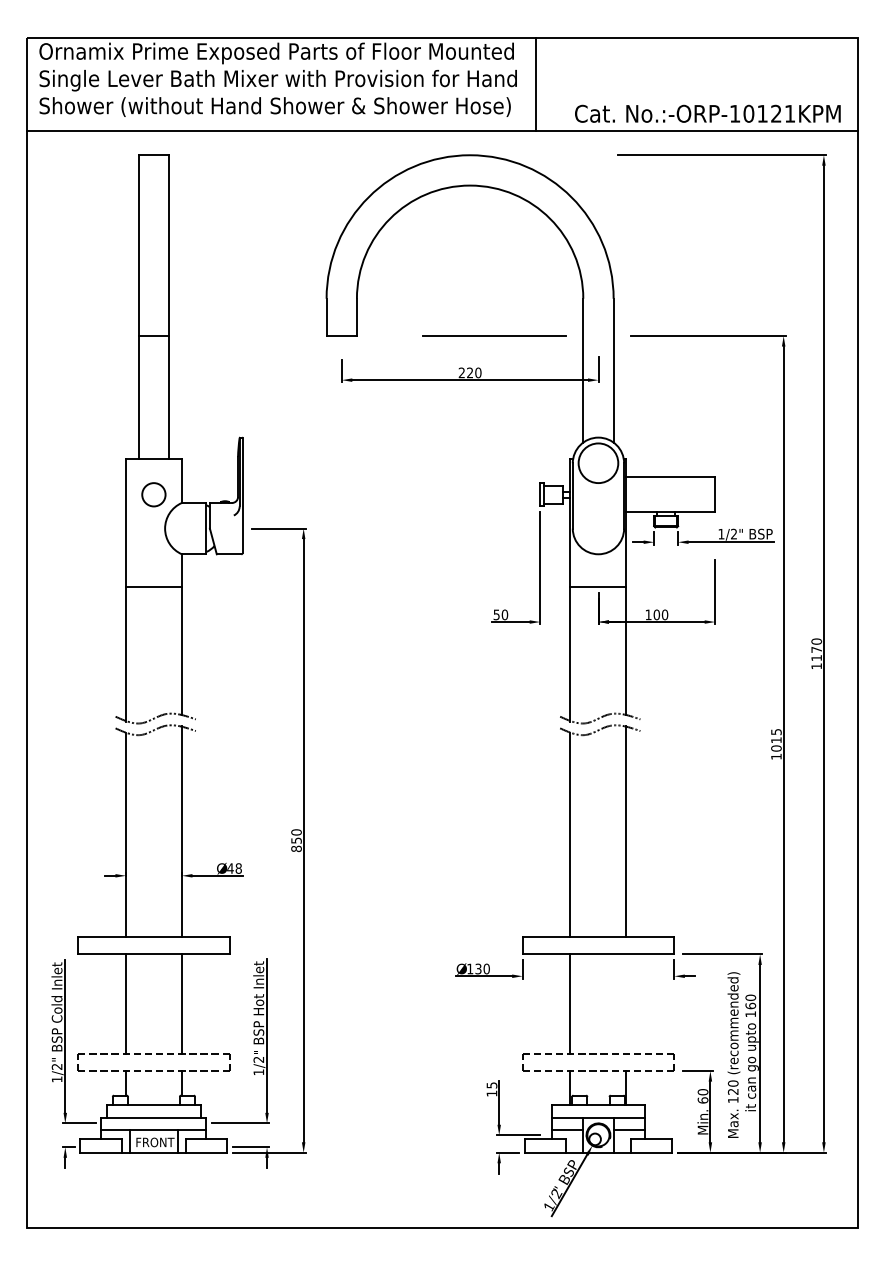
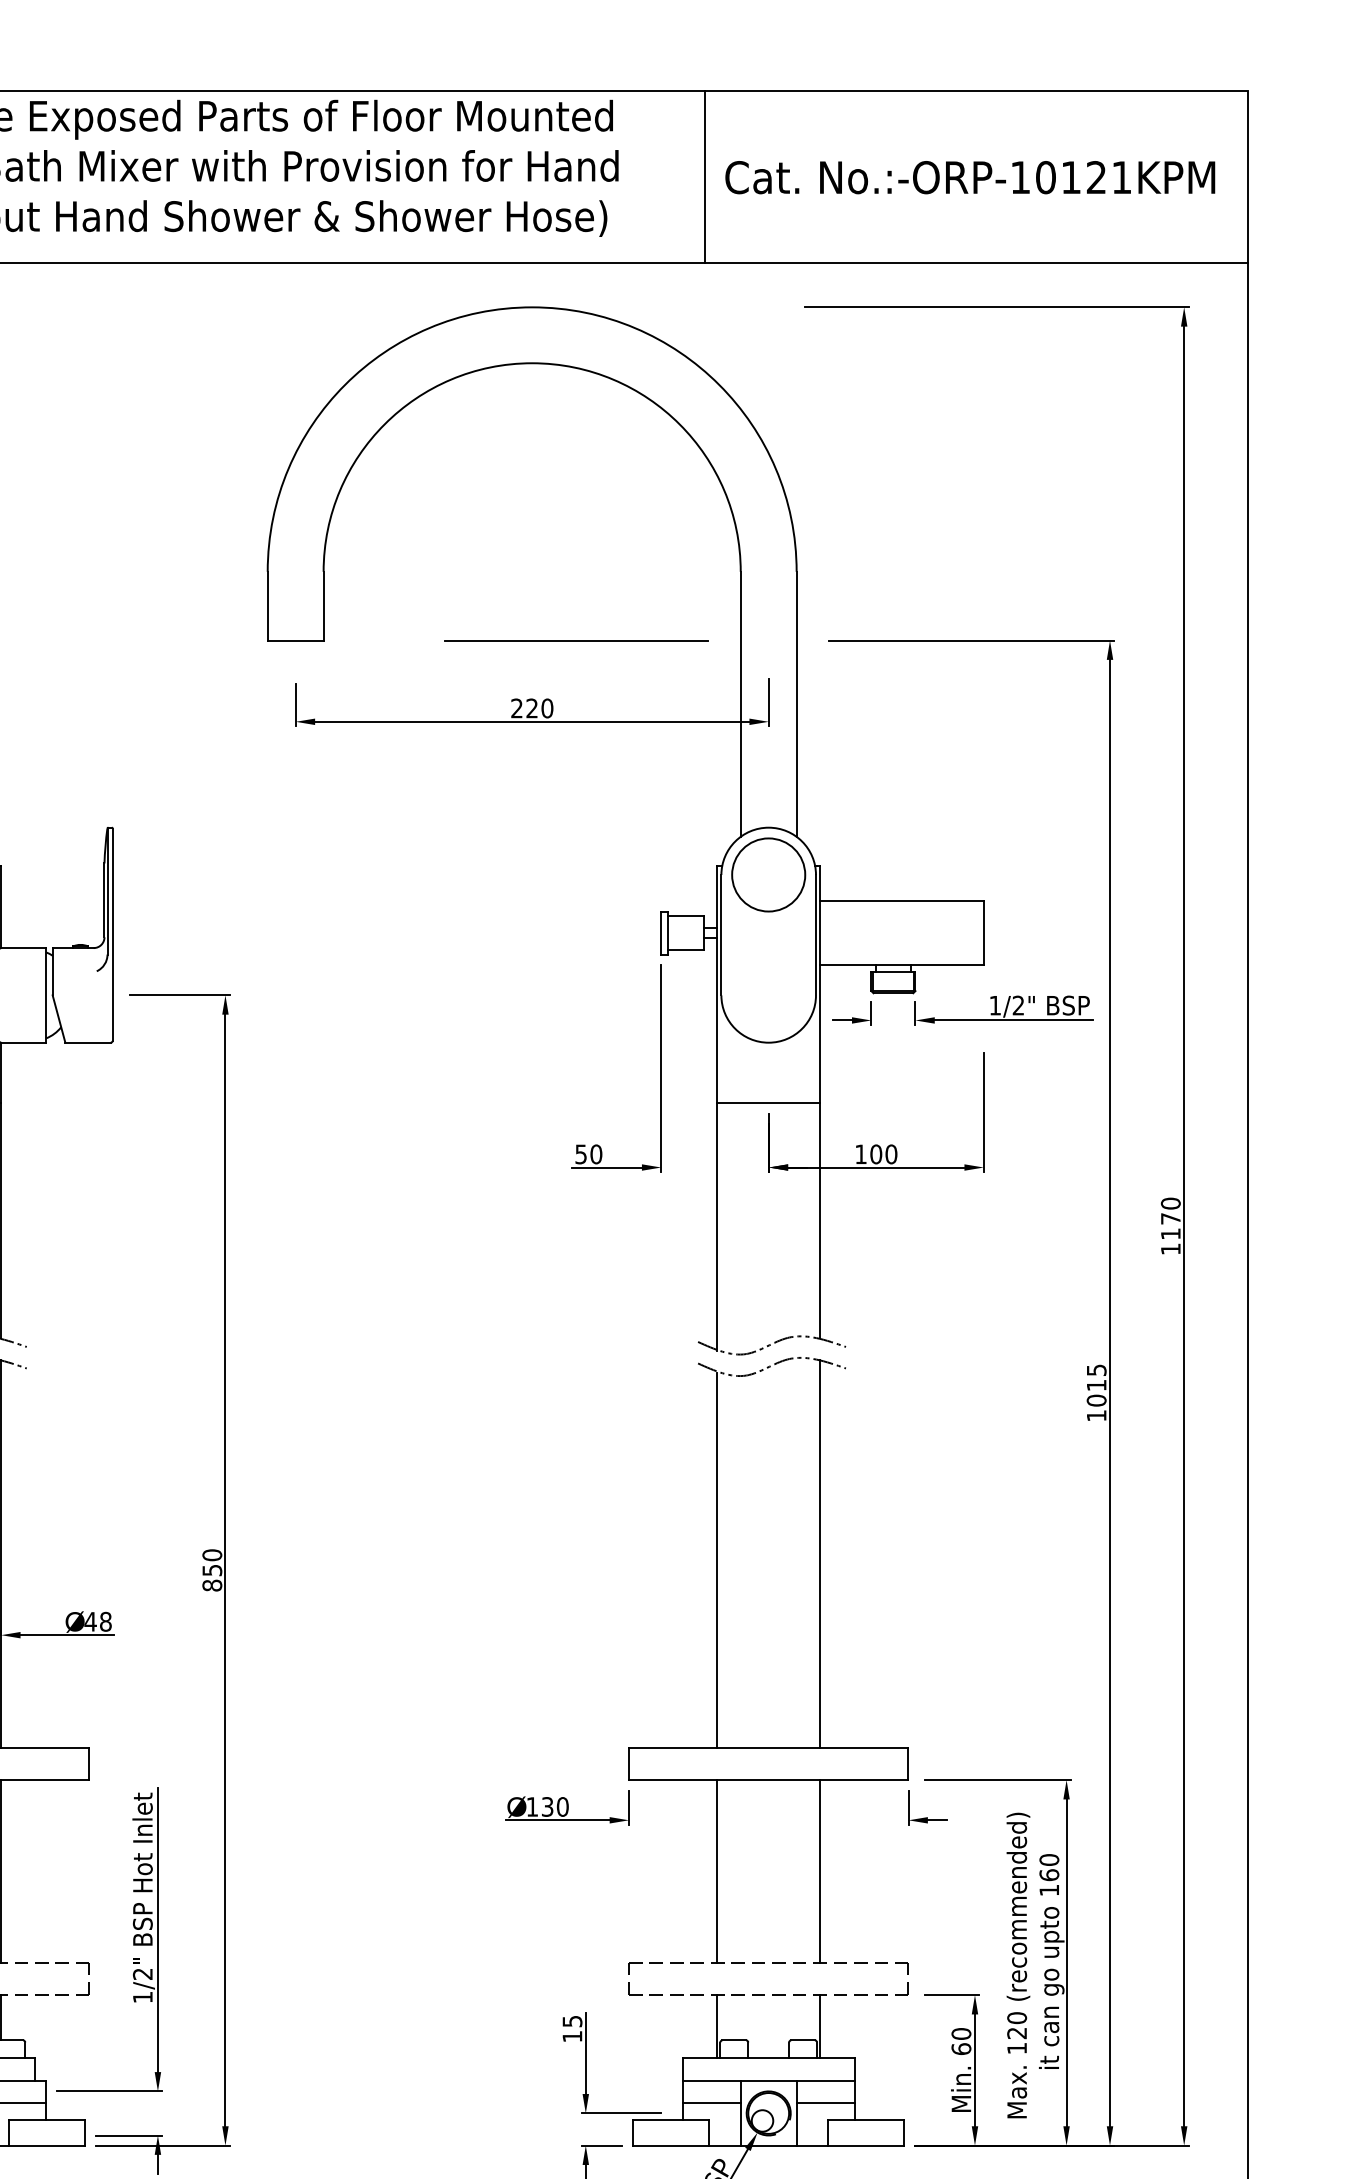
line: (536, 84) -> (706, 176), moved
text: (707, 113) -> (969, 176), moved
line: (626, 1003) -> (820, 1870), added

